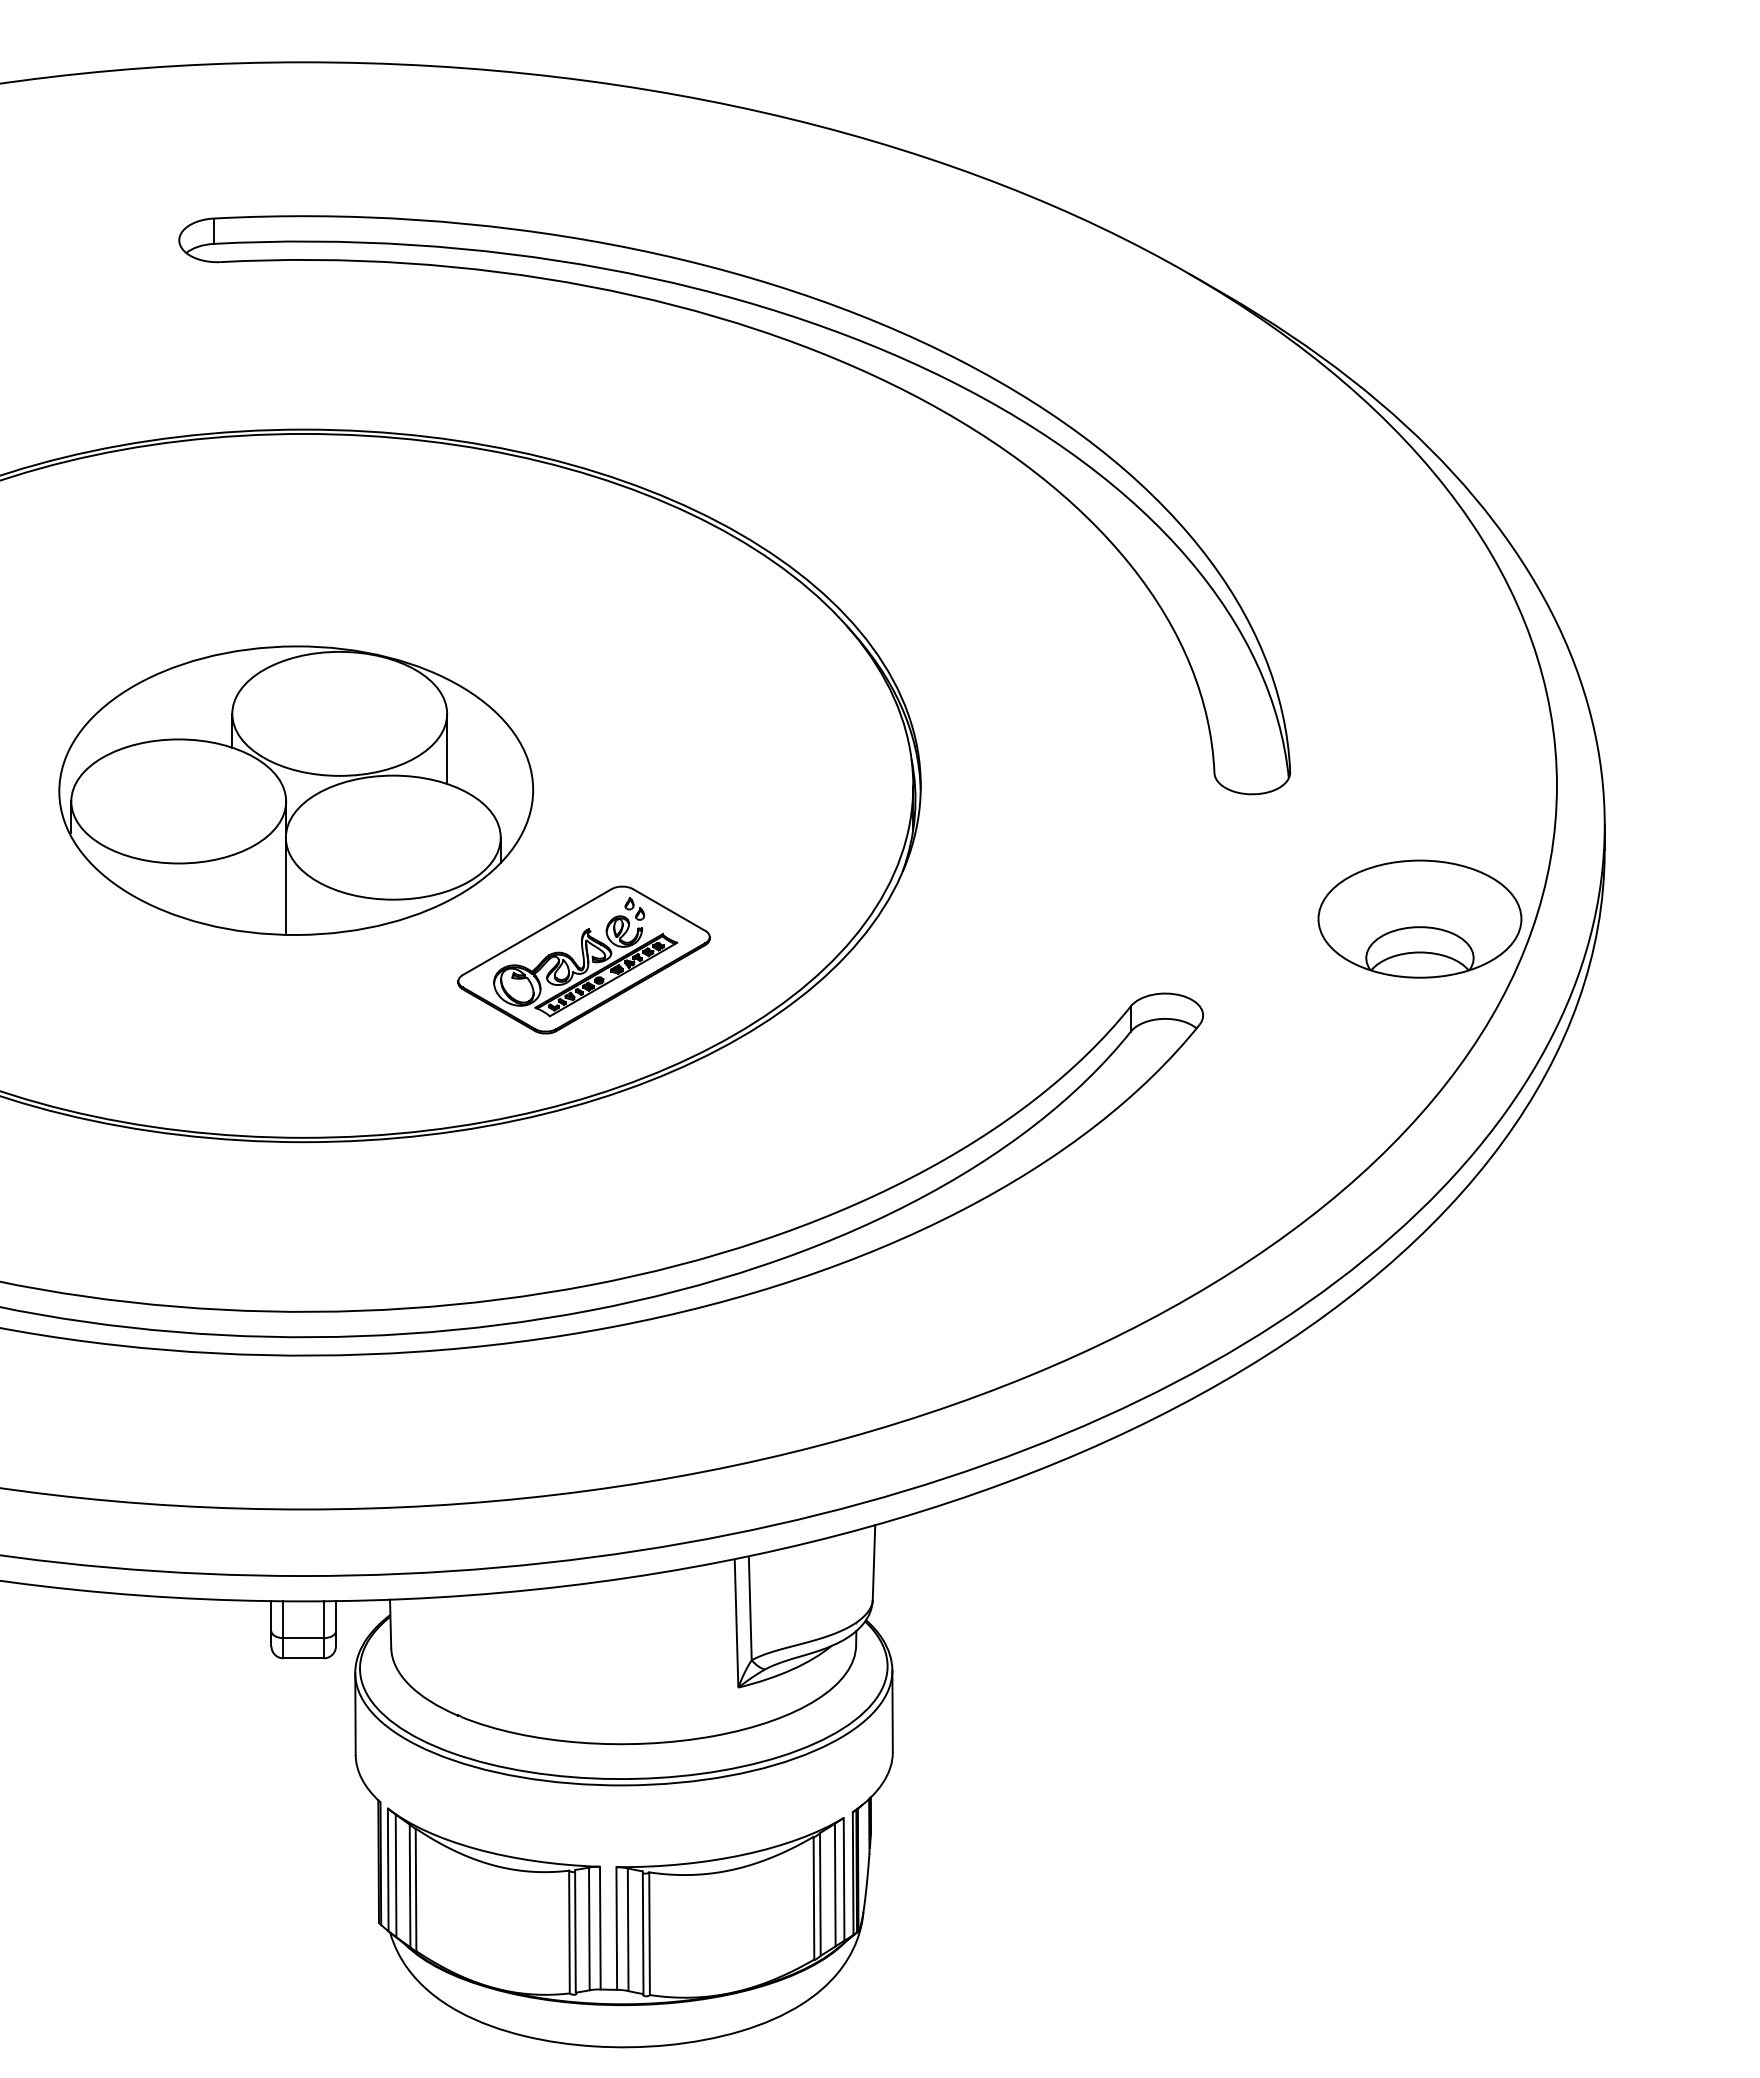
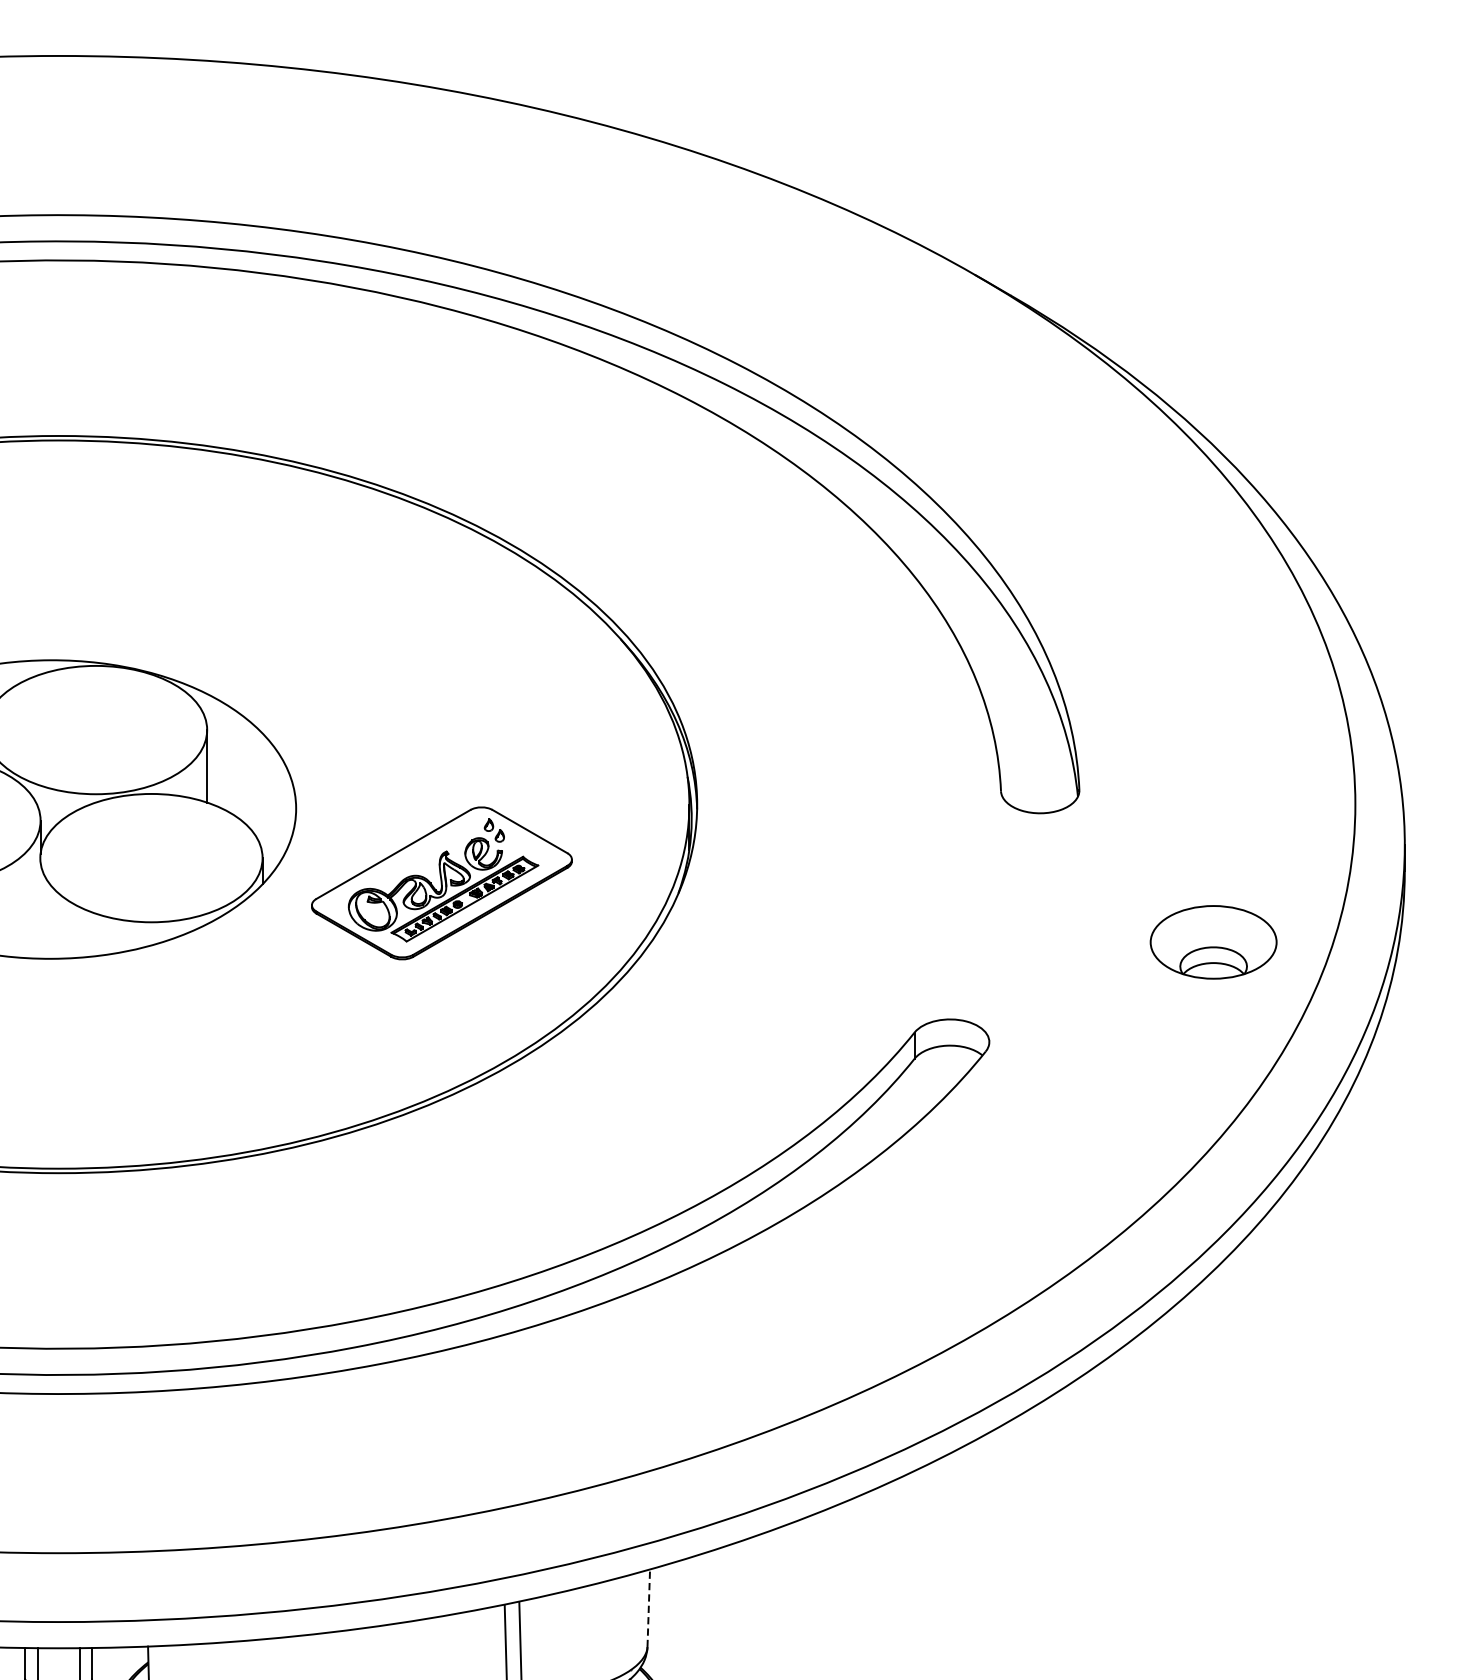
line: (285, 885) -> (39, 907), removed
part: (1419, 918) -> (1213, 941), size x0.6
part: (583, 959) -> (441, 882), moved
line: (874, 1562) -> (649, 1608), solid -> dashed

